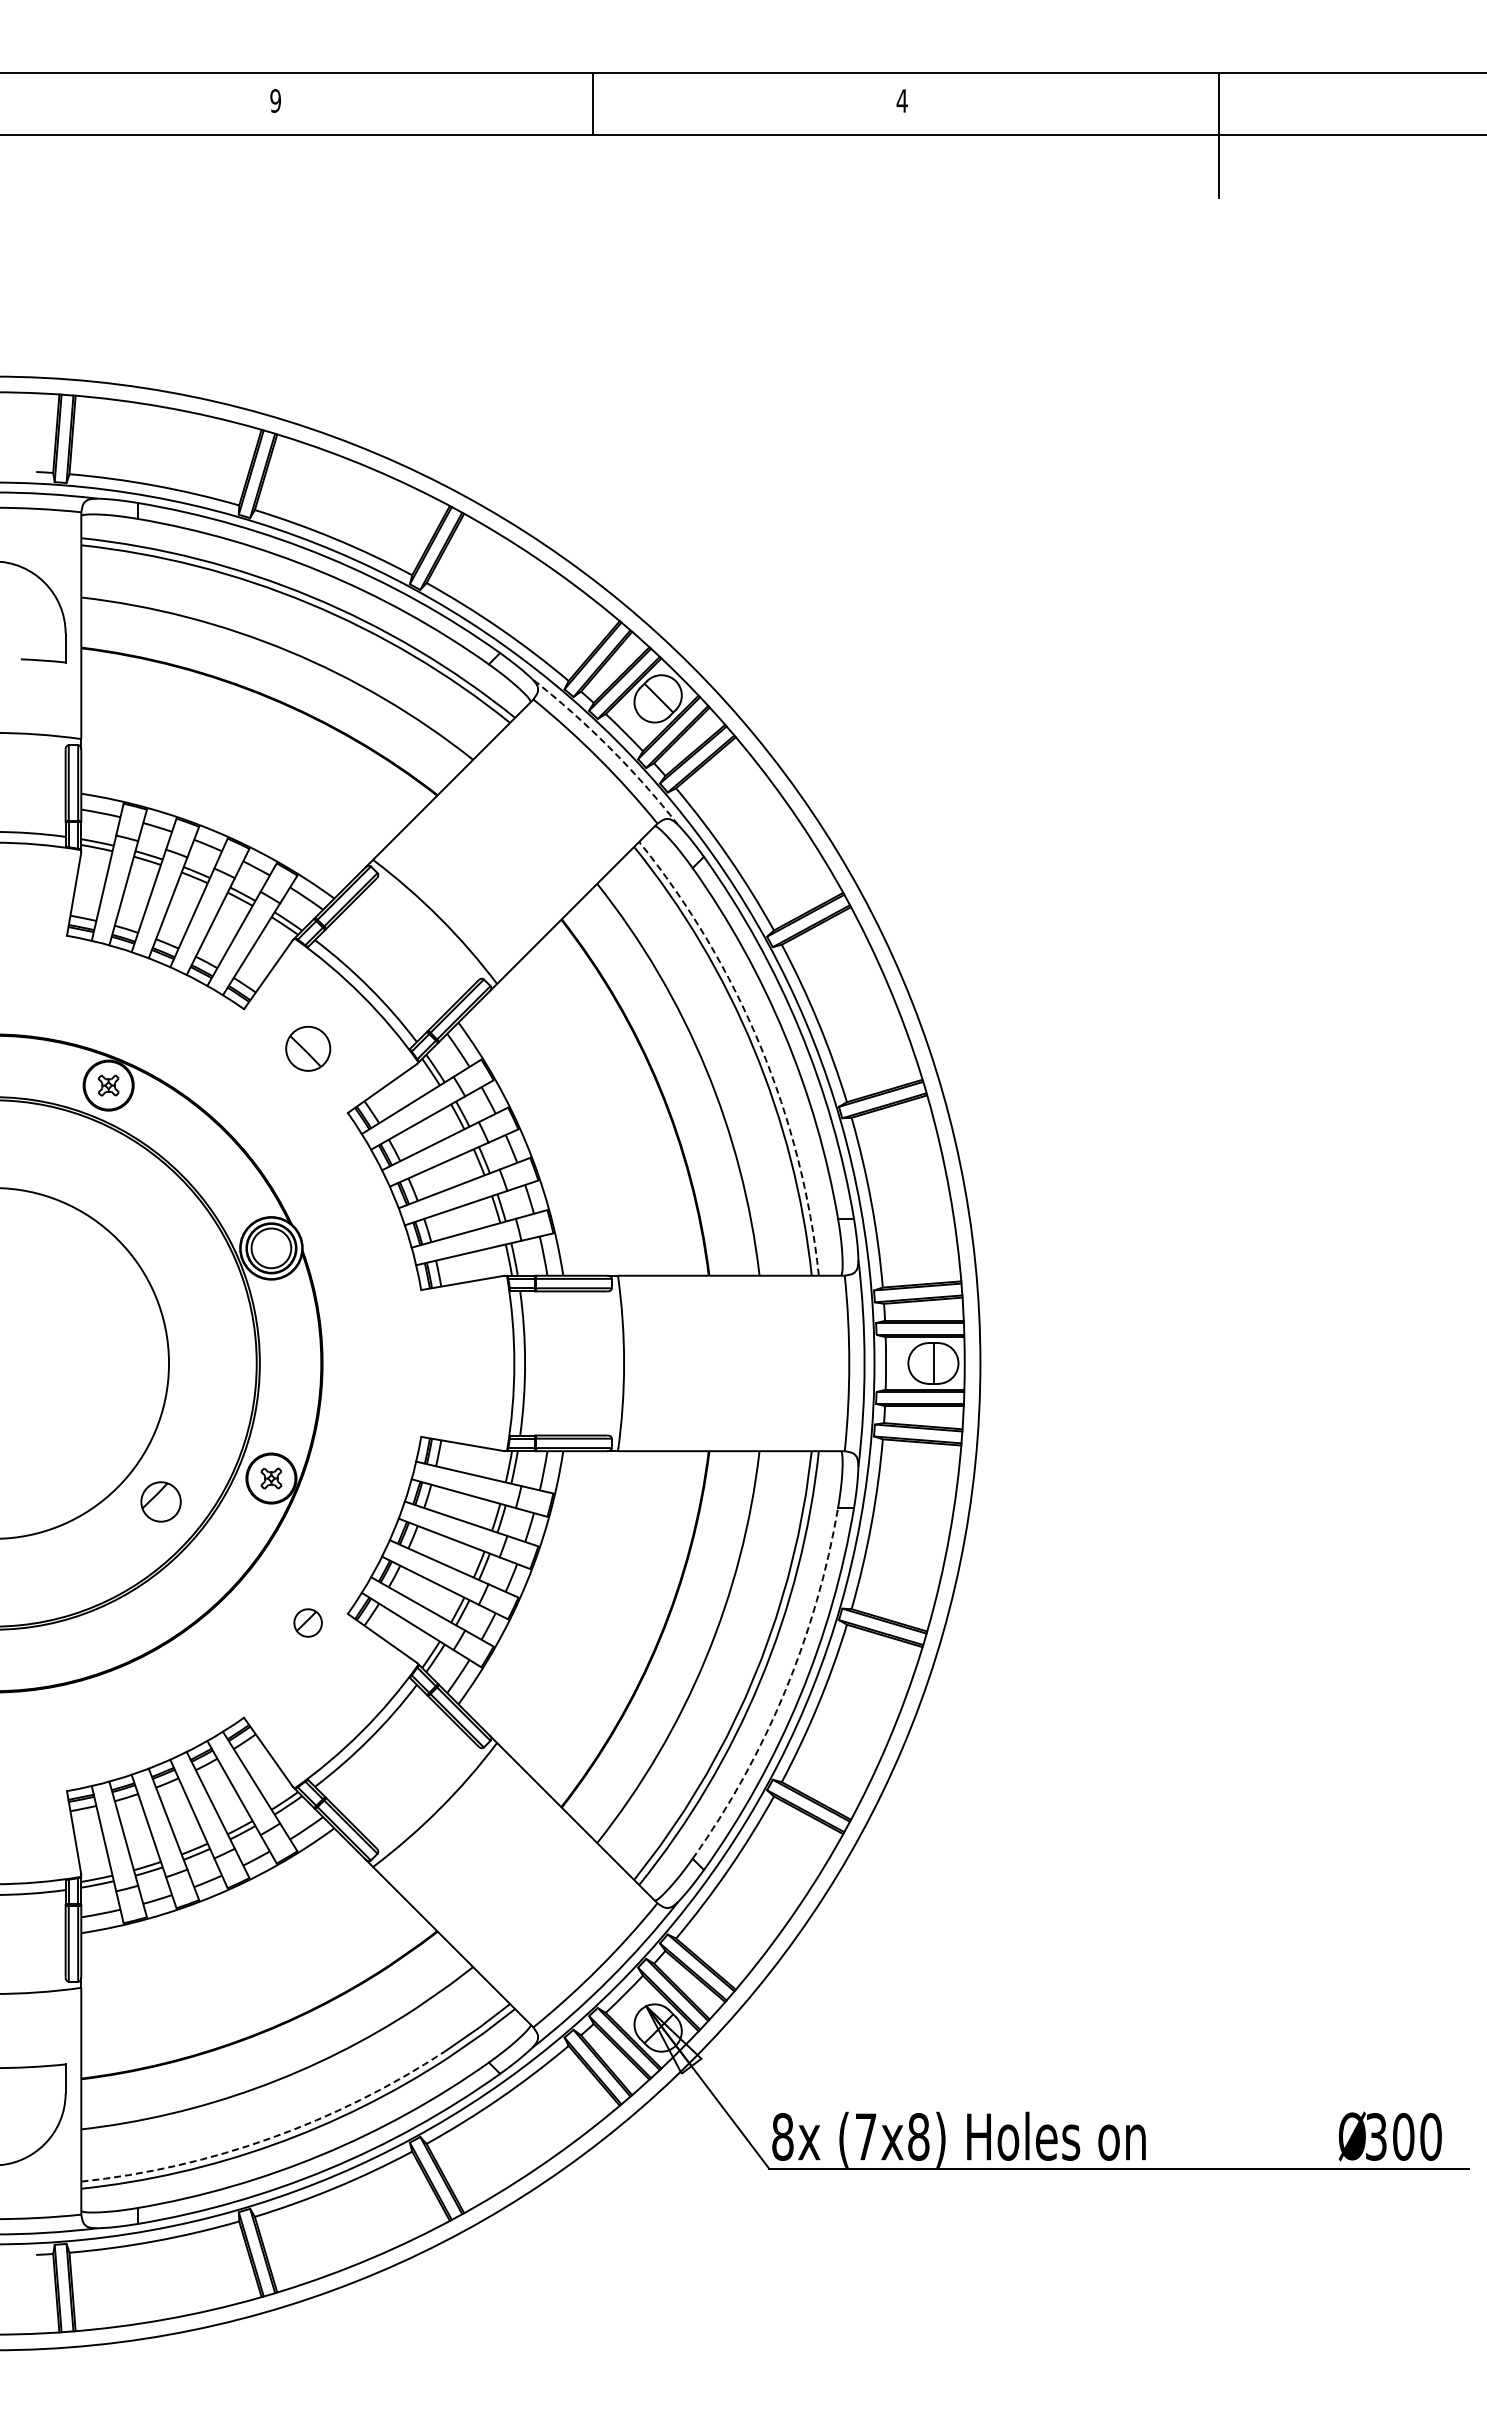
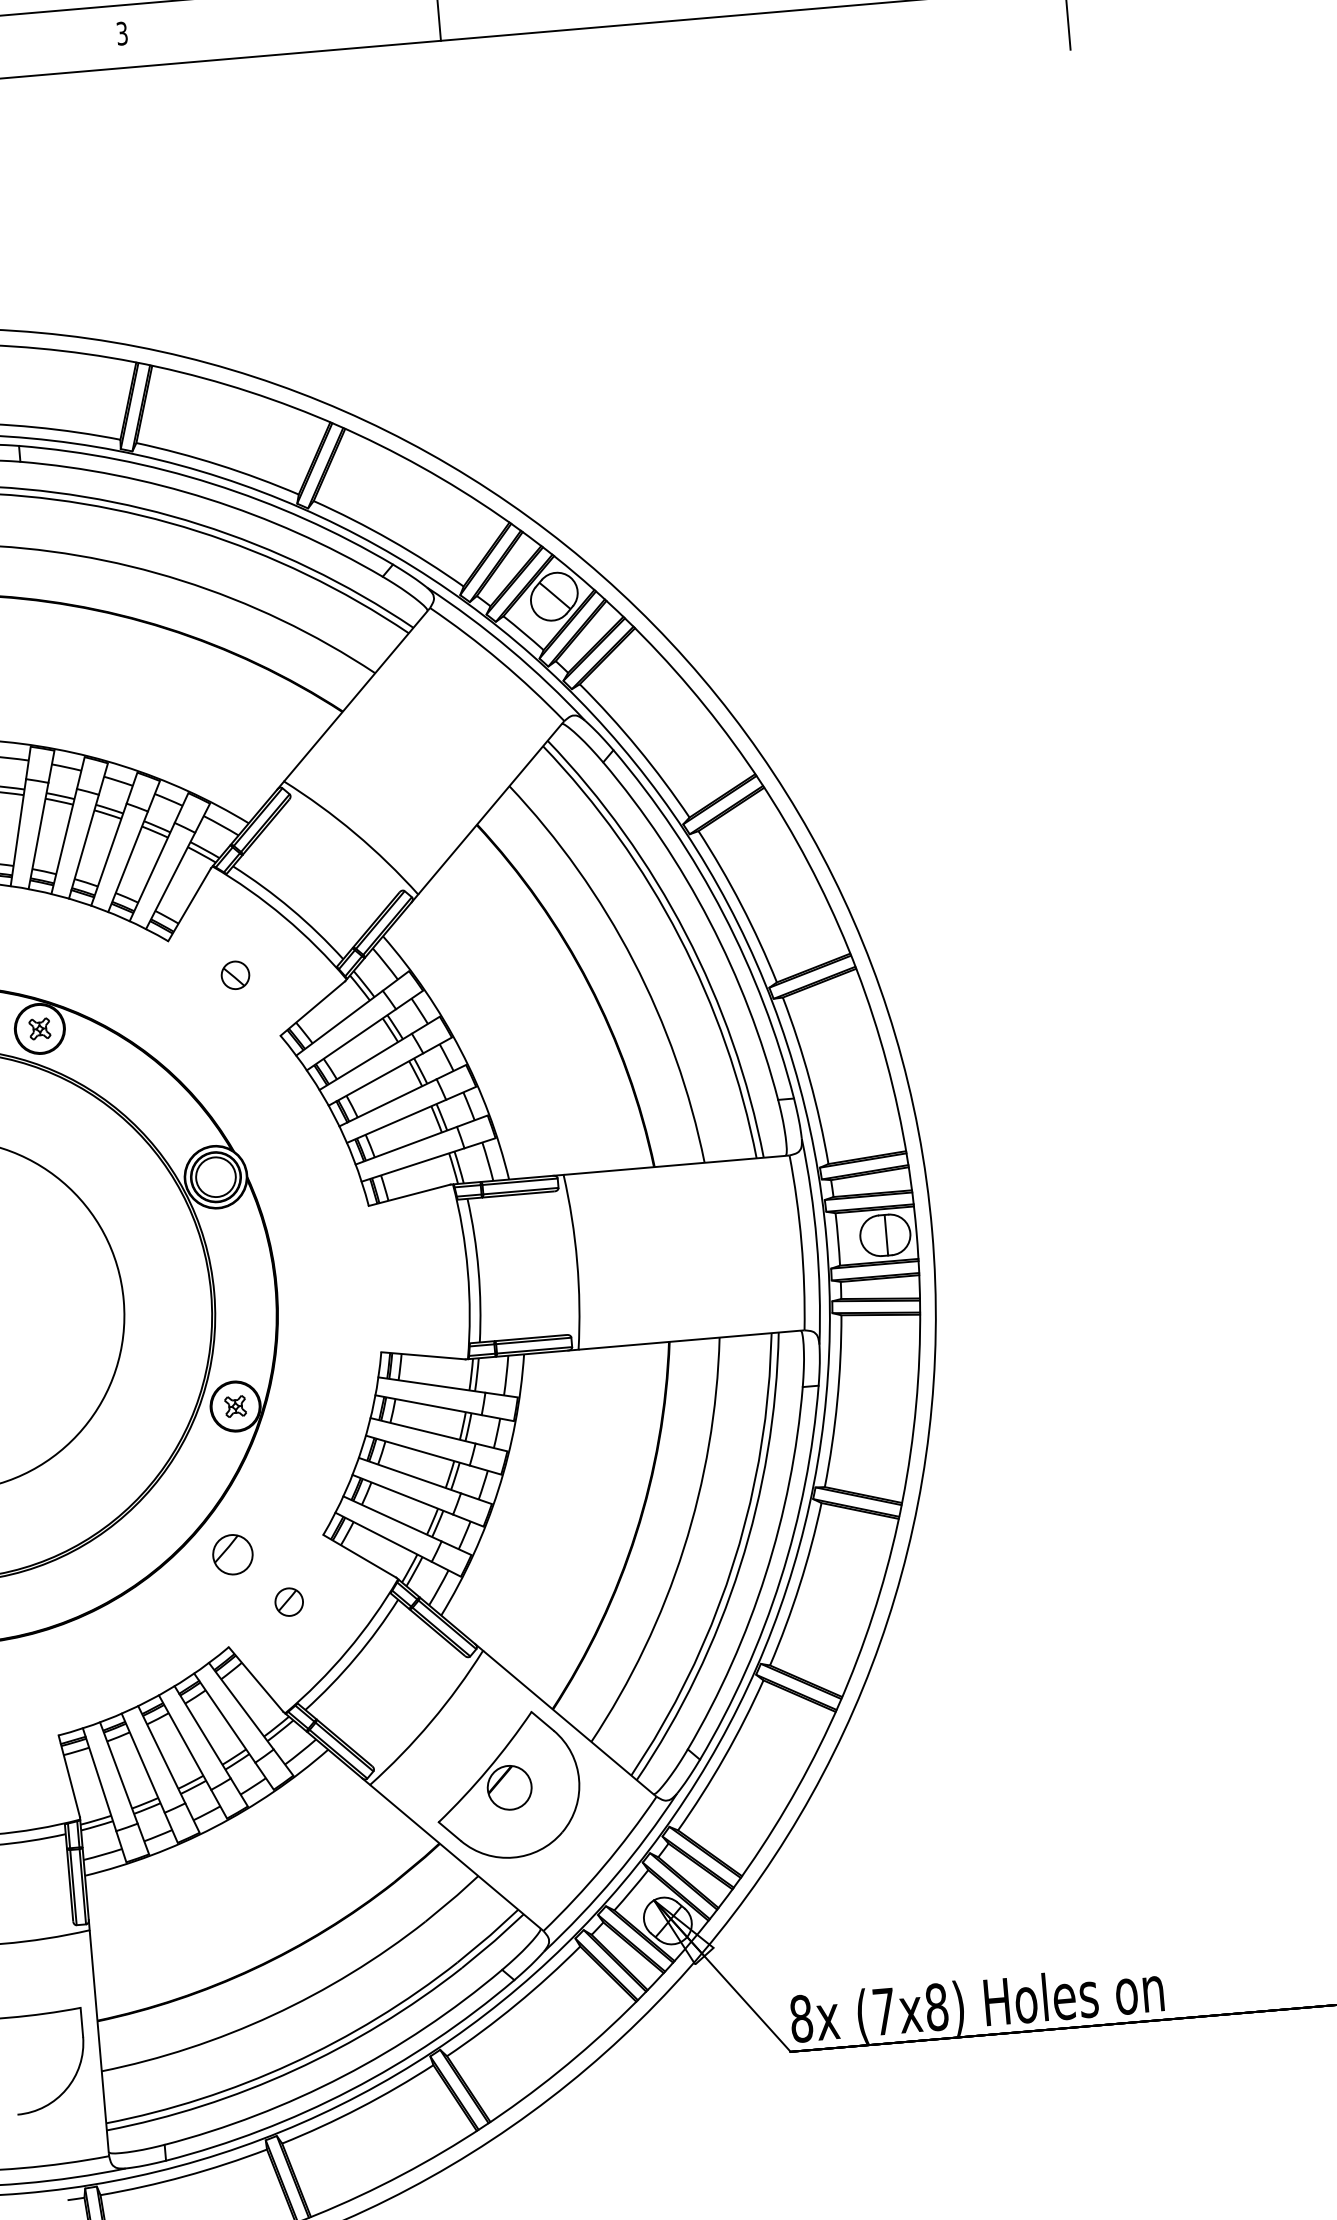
text: (275, 100) -> (121, 33), 9 -> 3
arc: (609, 747) -> (510, 649), dashed -> solid
arc: (760, 1045) -> (685, 933), dashed -> solid
part: (307, 1048) -> (234, 974), size x0.62
part: (160, 1501) -> (232, 1554), moved
part: (307, 1622) -> (288, 1601), moved
arc: (785, 1691) -> (766, 1574), dashed -> solid
part: (509, 1879) -> (507, 1785), added
arc: (270, 2138) -> (291, 2064), dashed -> solid

